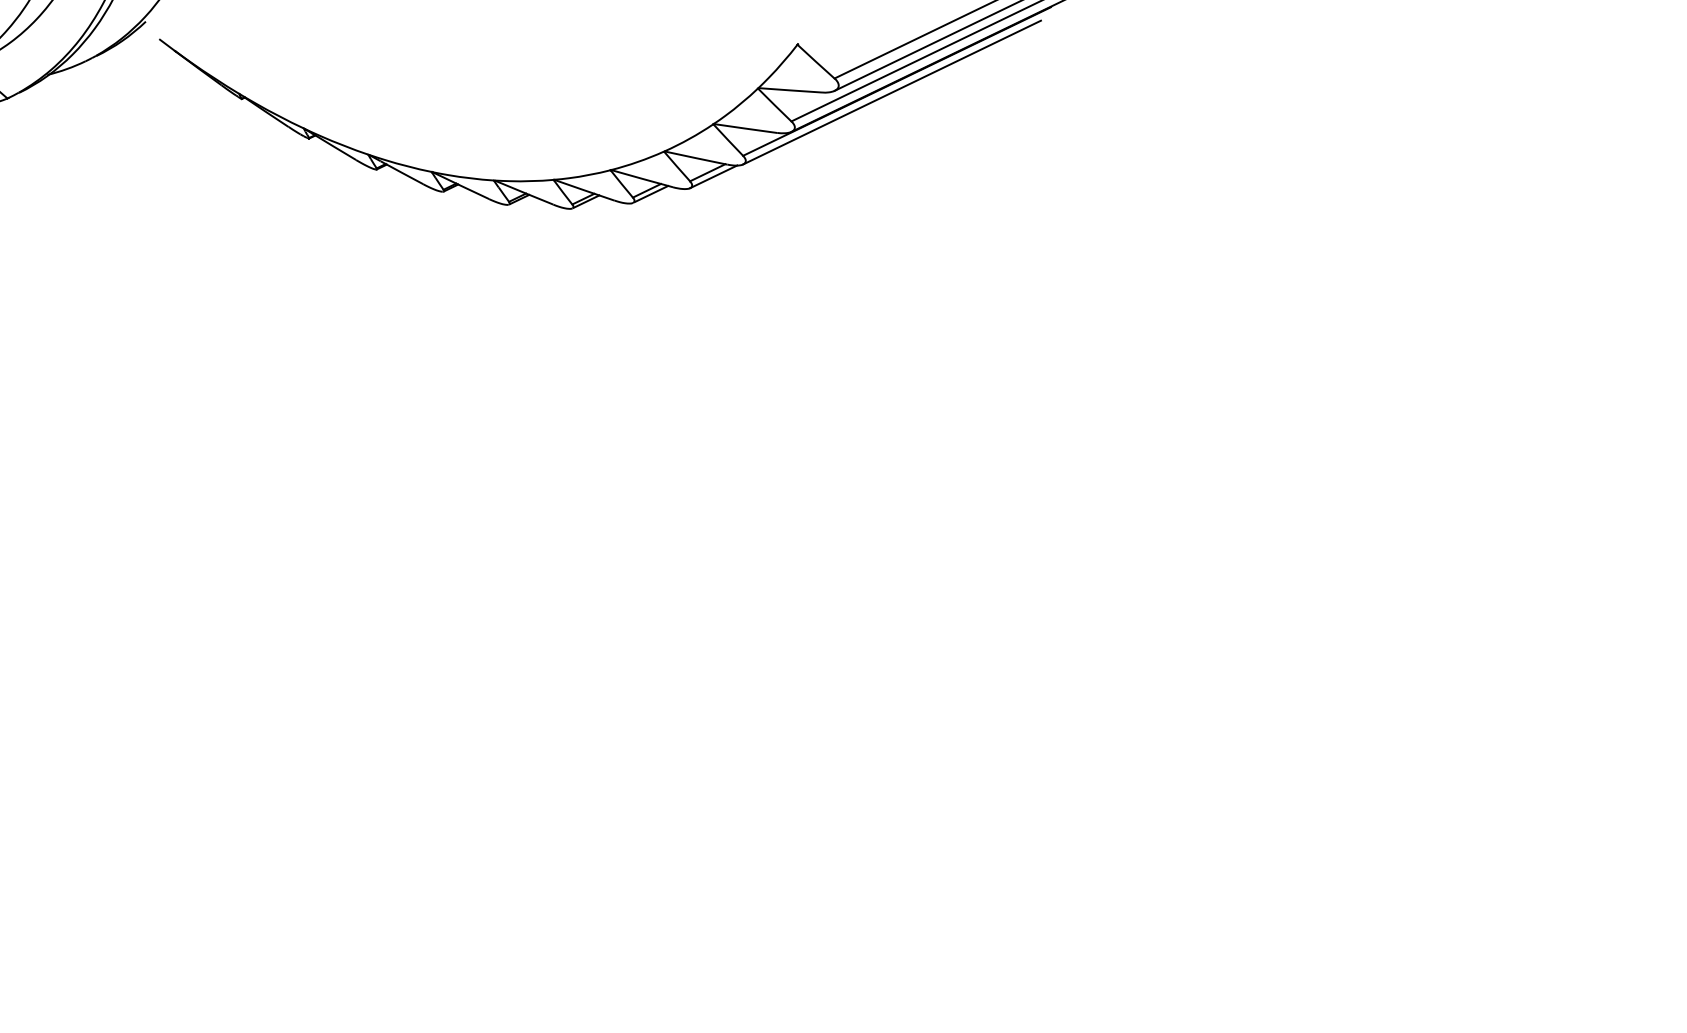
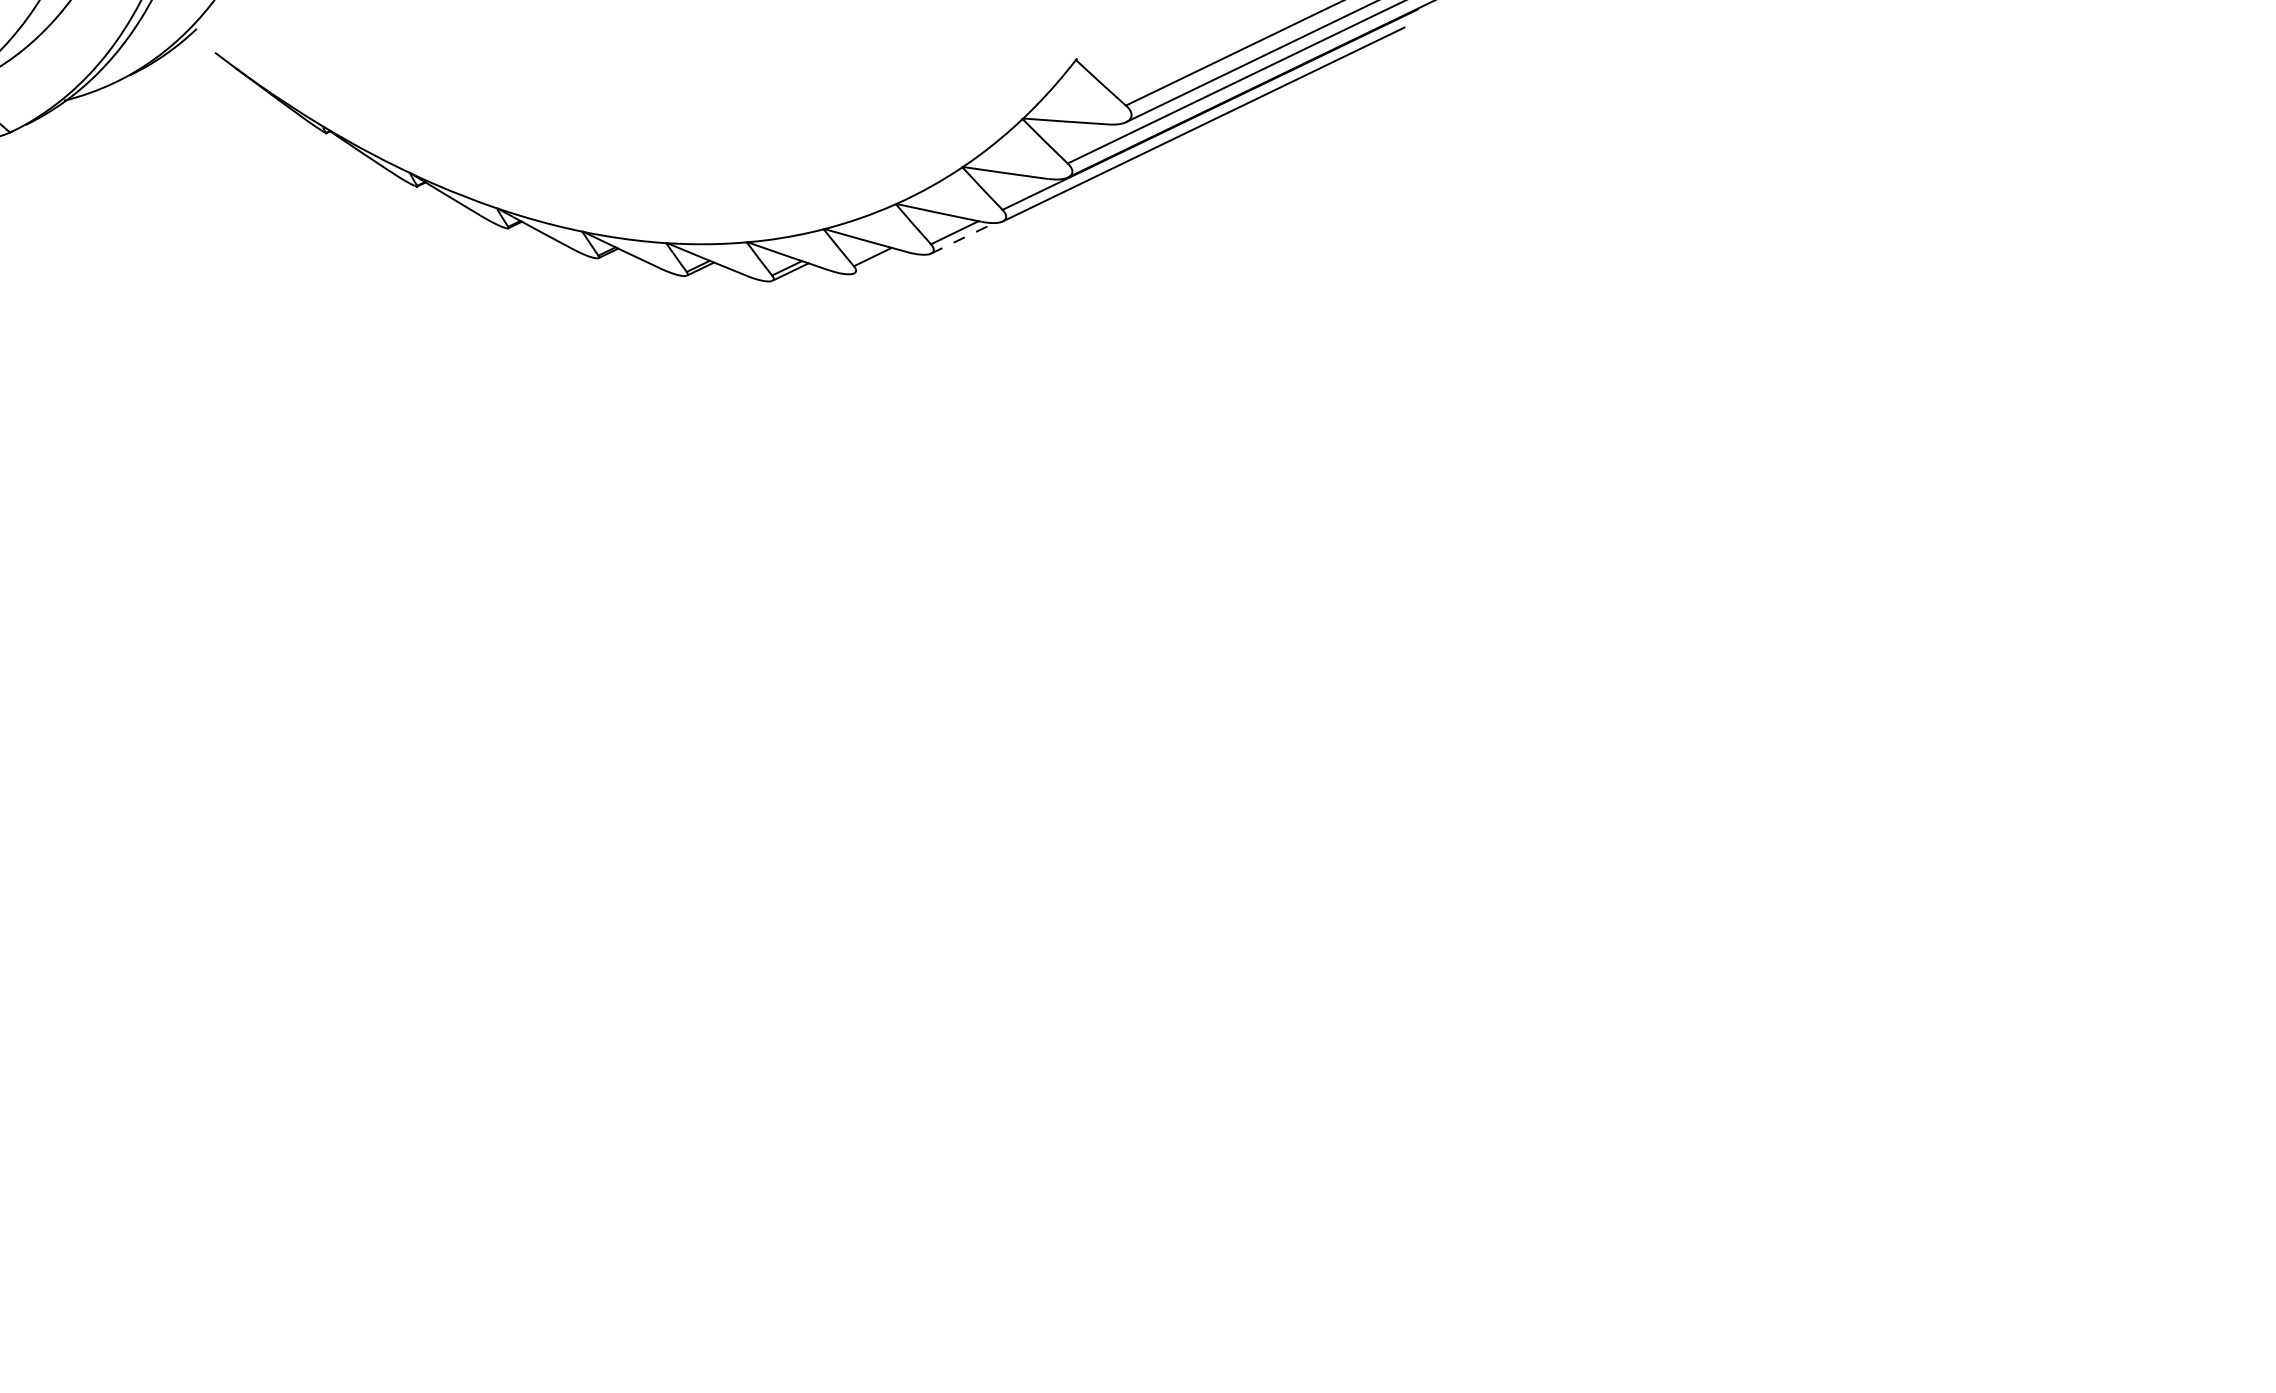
line: (714, 177) -> (963, 238), solid -> dashed
line: (651, 194) -> (878, 261), removed

